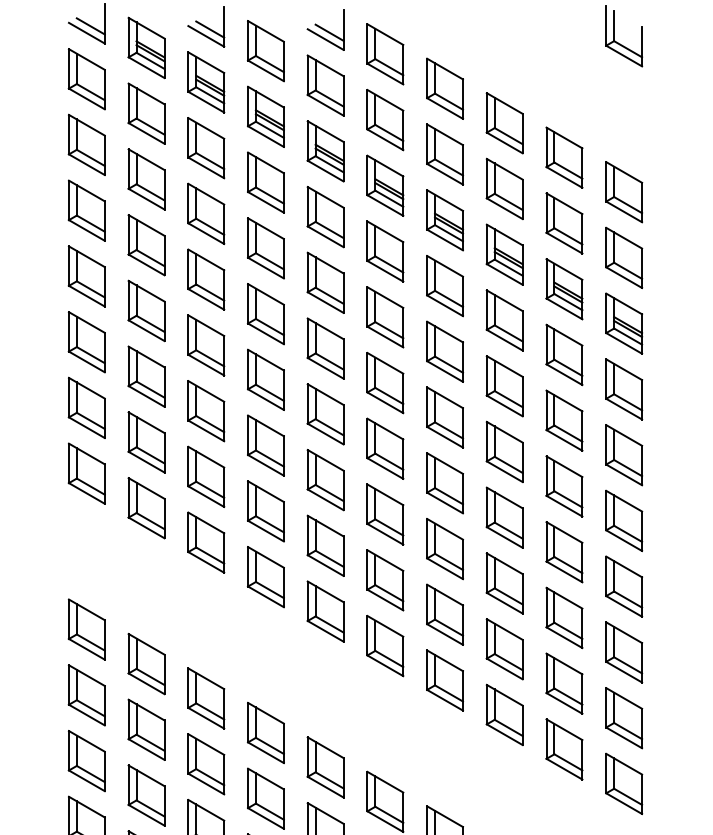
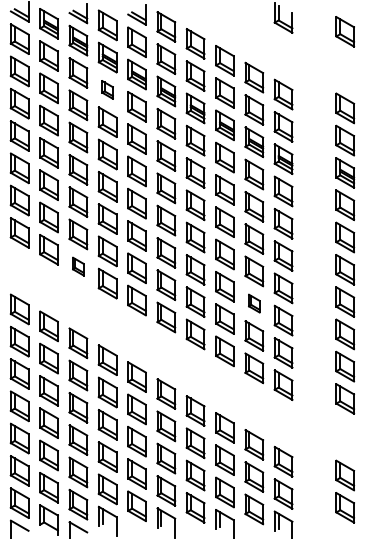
part: (265, 181) -> (107, 89), size x0.6
part: (206, 542) -> (78, 266), size x0.6
part: (564, 617) -> (254, 303), size x0.6

